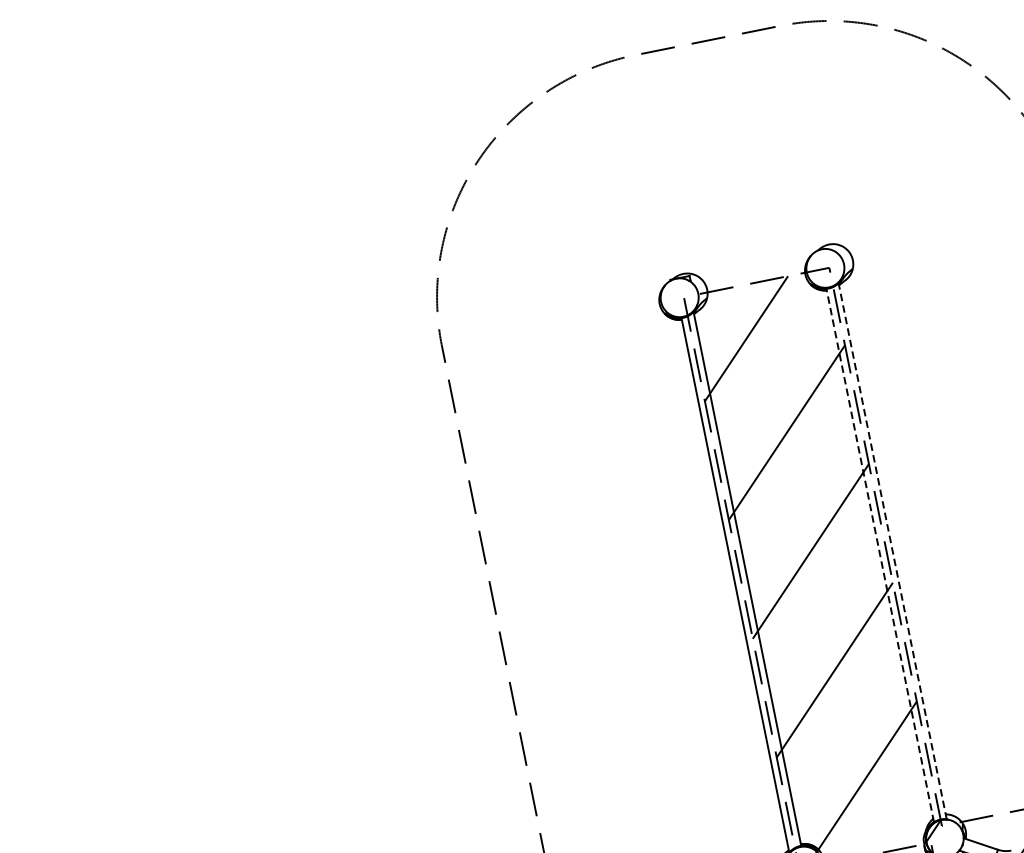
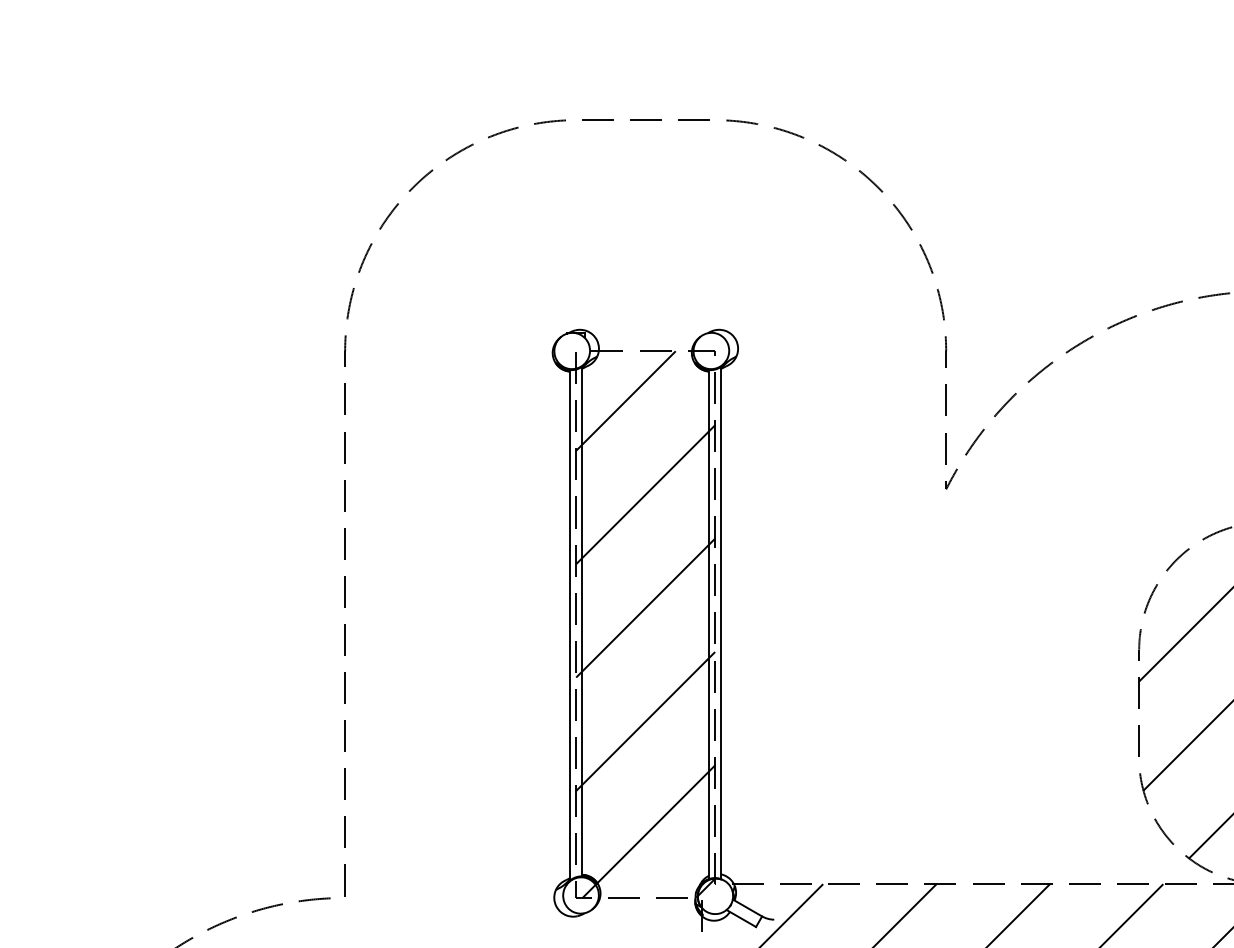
line: (892, 550) -> (720, 622), dashed -> solid
line: (880, 555) -> (708, 624), dashed -> solid

